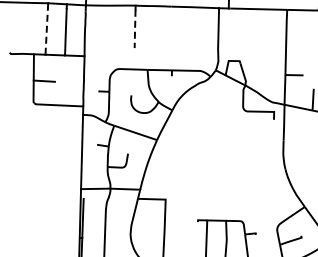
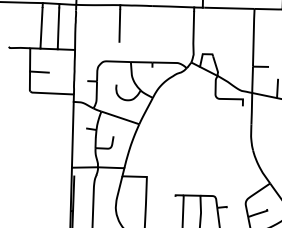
line: (135, 29) -> (120, 26), dashed -> solid
line: (46, 31) -> (41, 28), dashed -> solid

